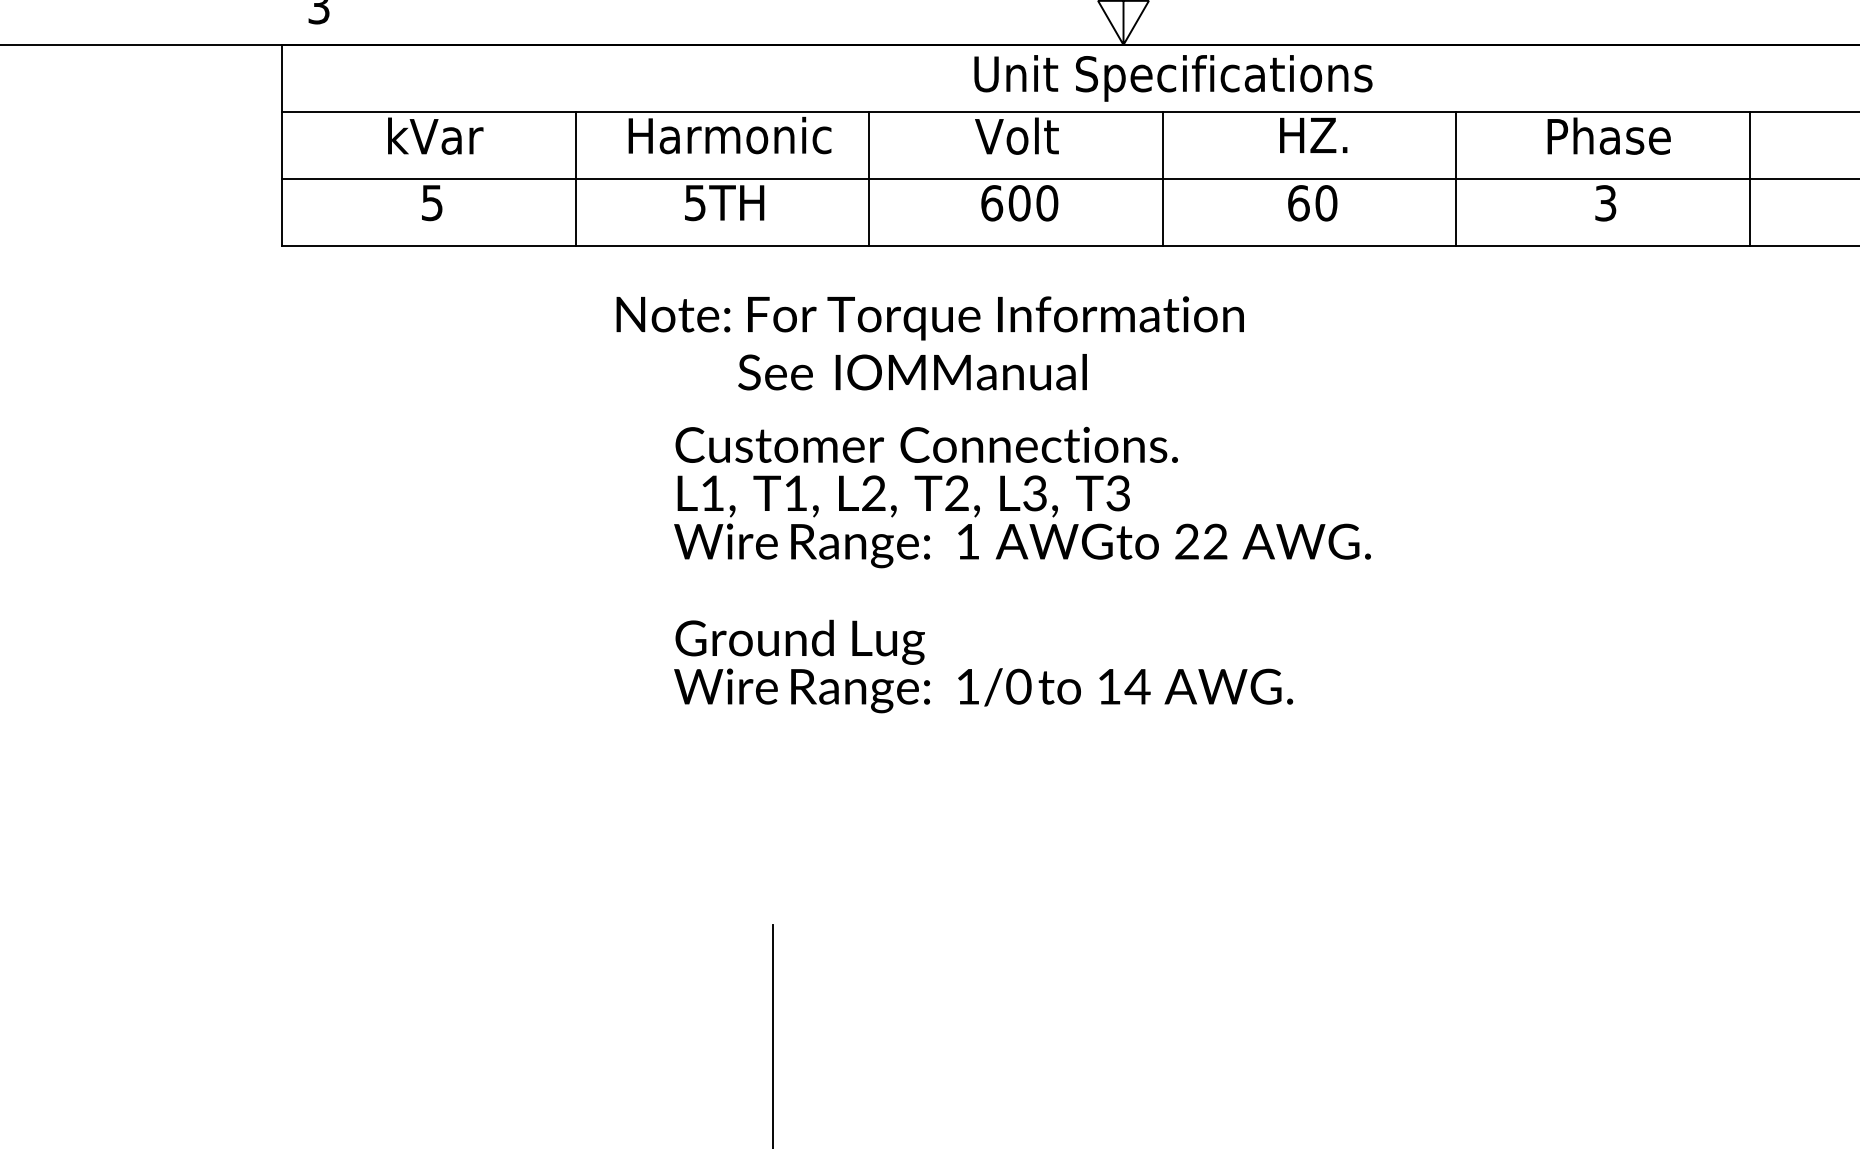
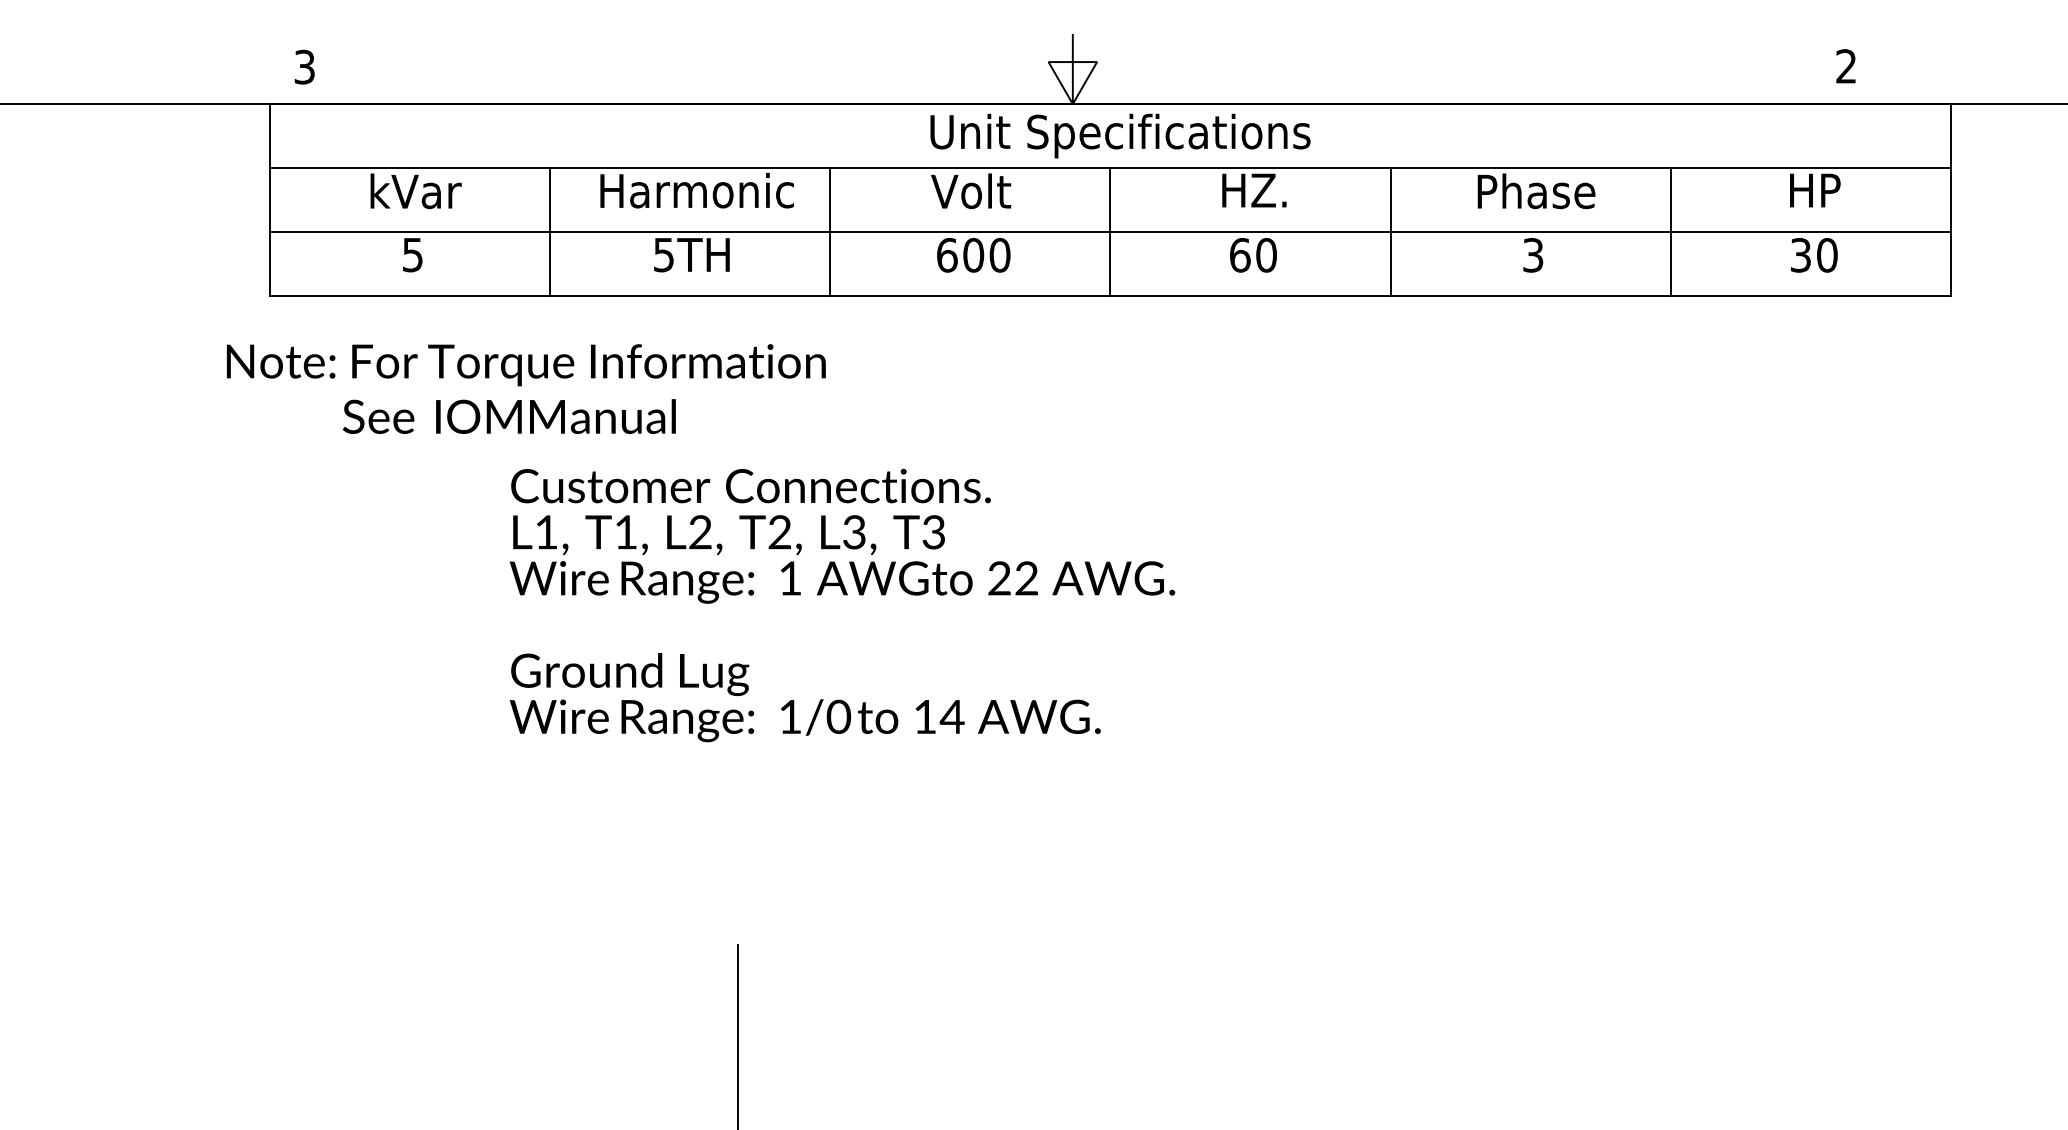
text: (930, 342) -> (526, 388), moved
text: (1022, 570) -> (842, 605), moved

